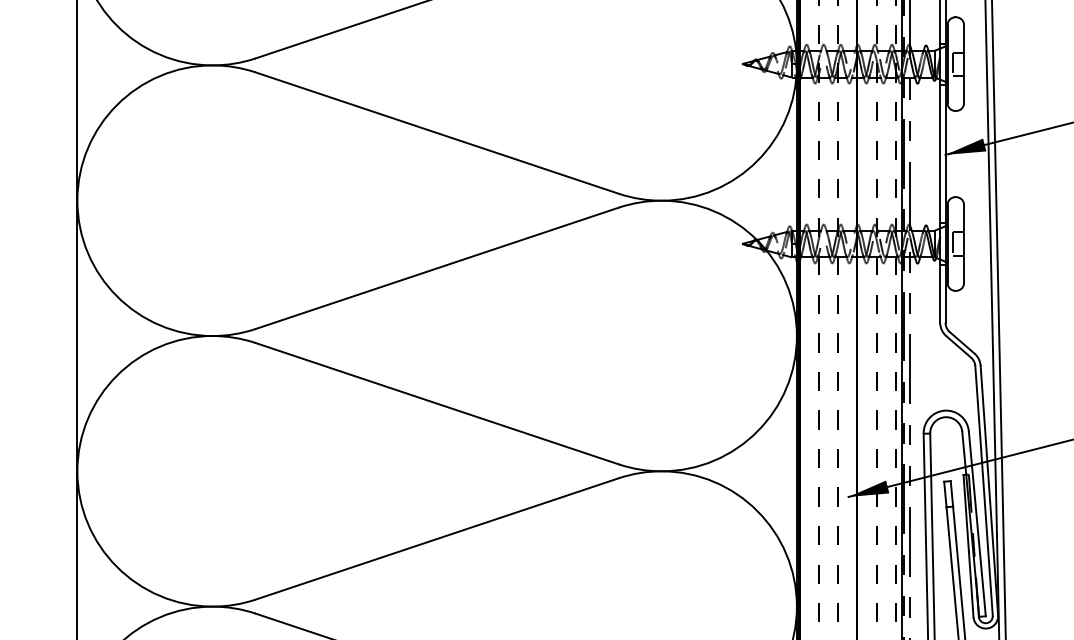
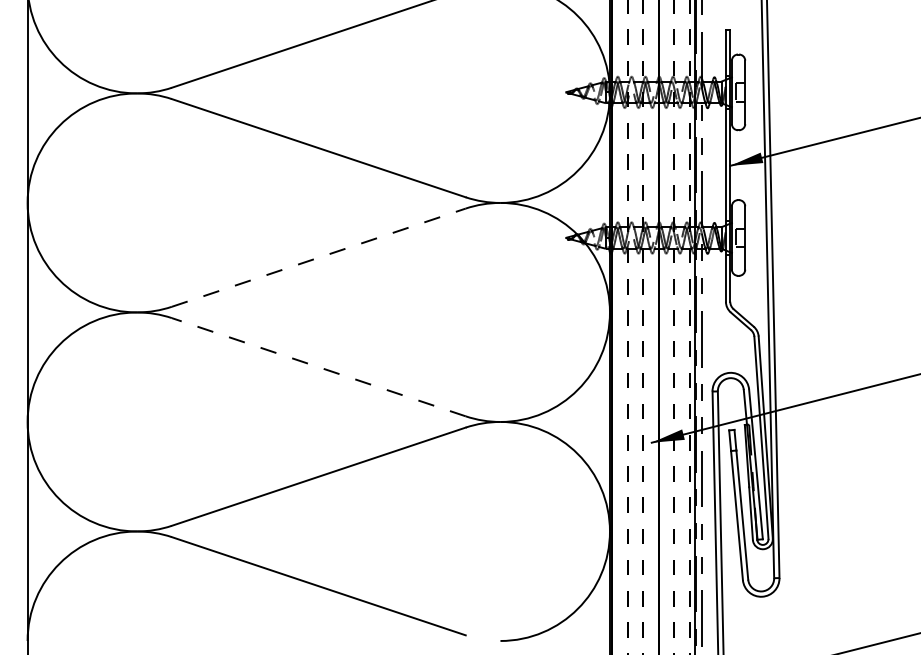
line: (436, 268) -> (318, 257), solid -> dashed
line: (436, 404) -> (318, 367), solid -> dashed

